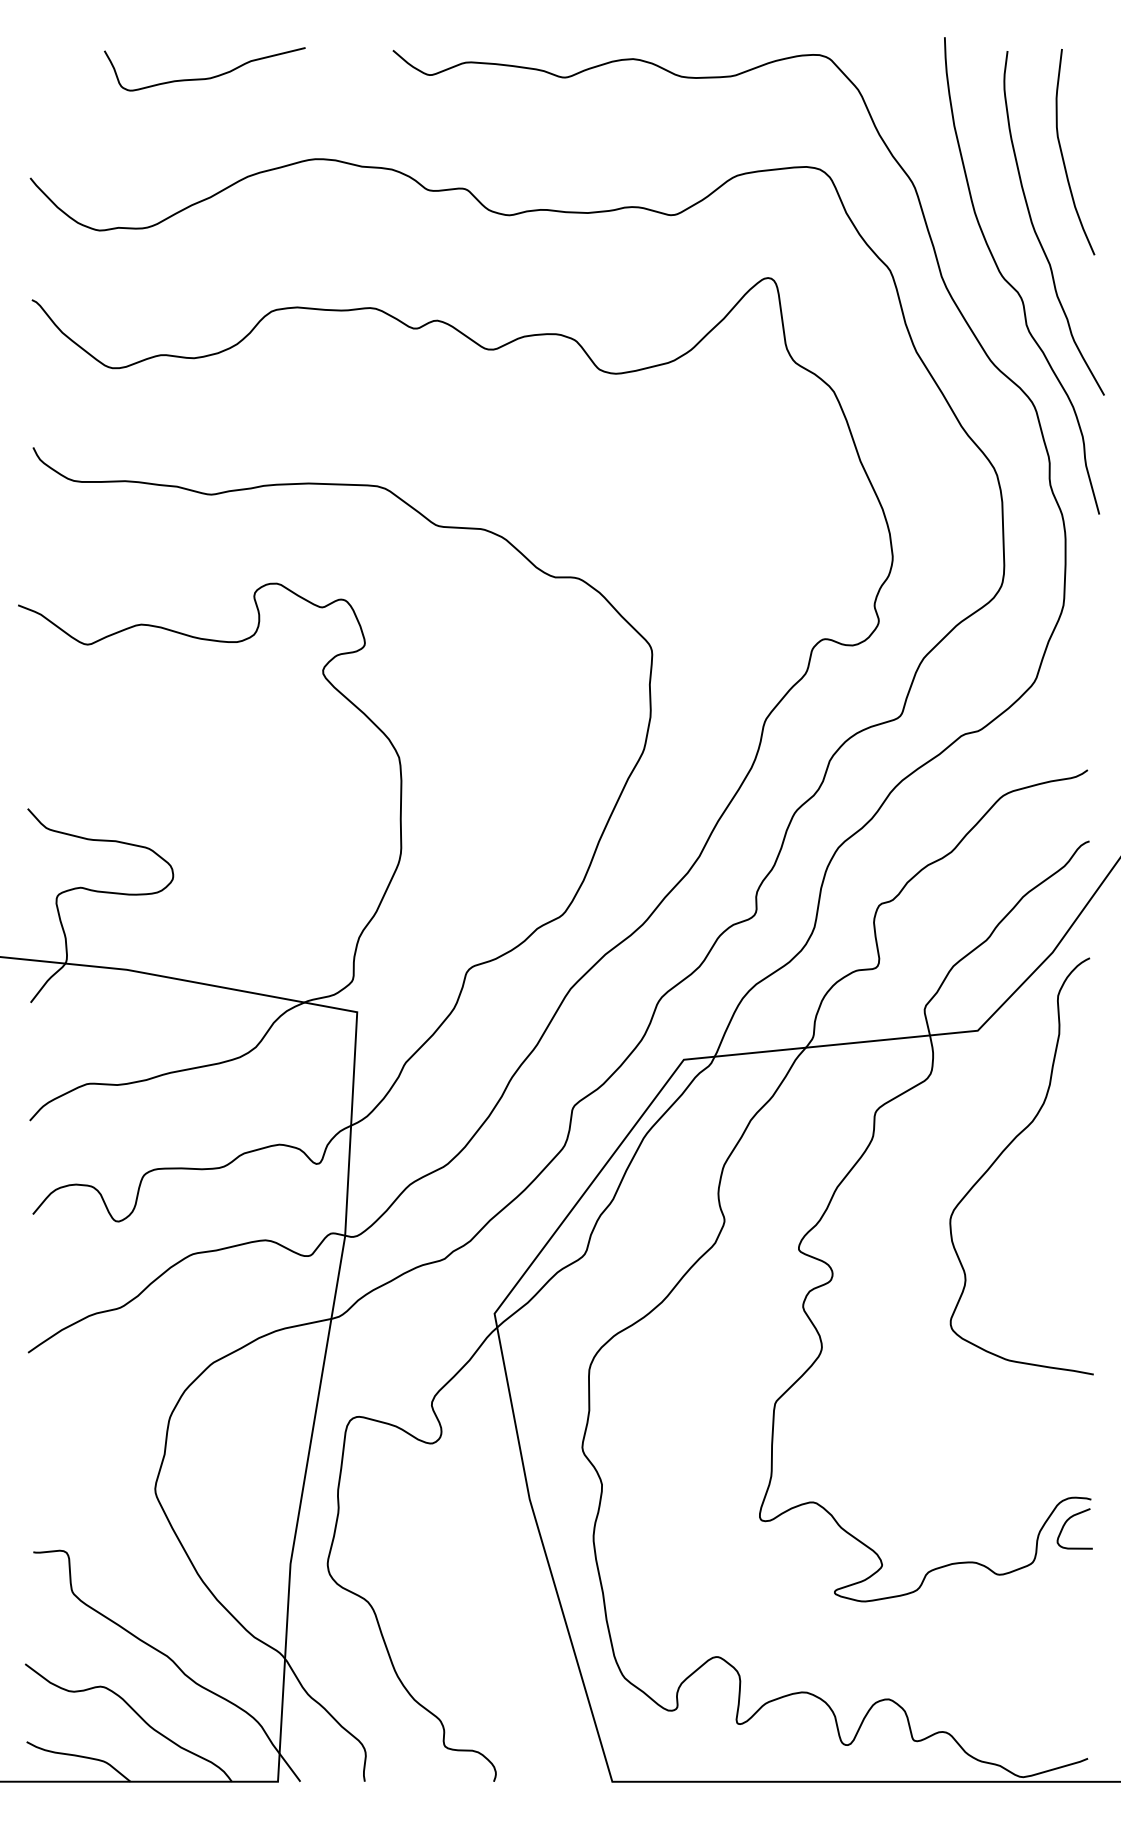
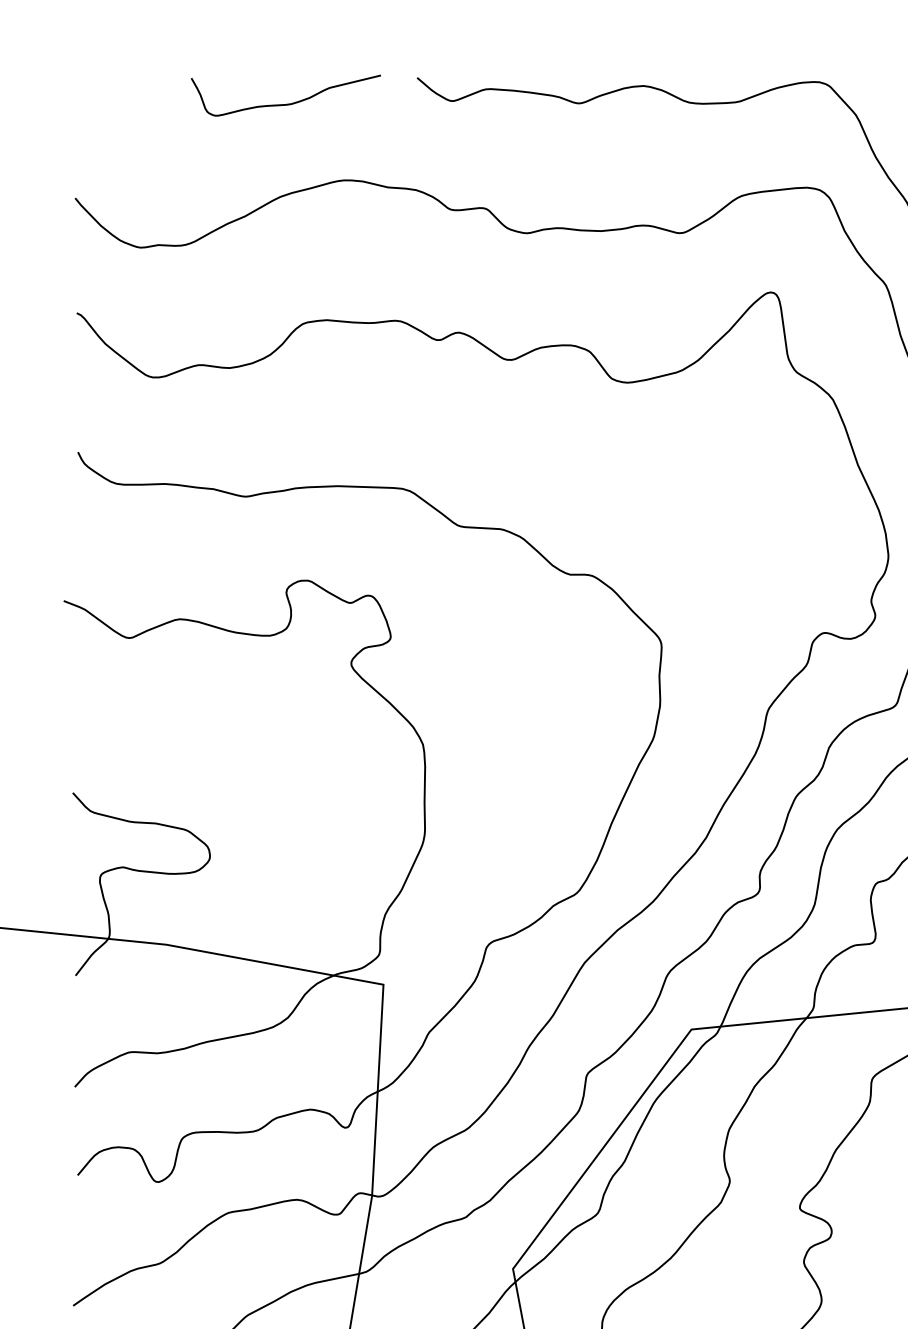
curve: (207, 77) -> (288, 103), moved

